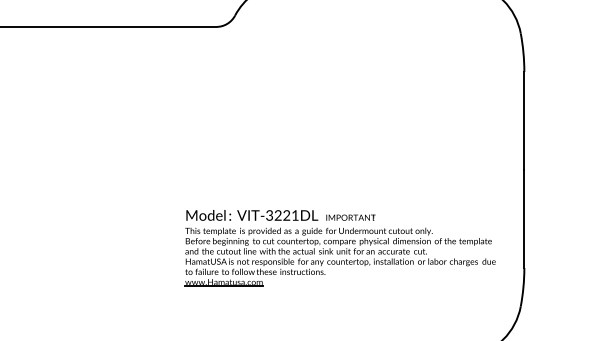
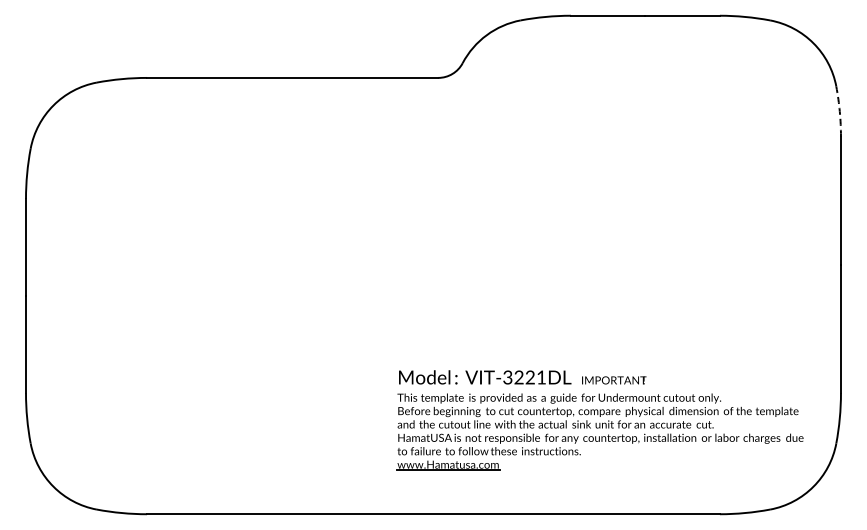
arc: (523, 52) -> (839, 111), solid -> dashed
part: (339, 248) -> (599, 420), moved

